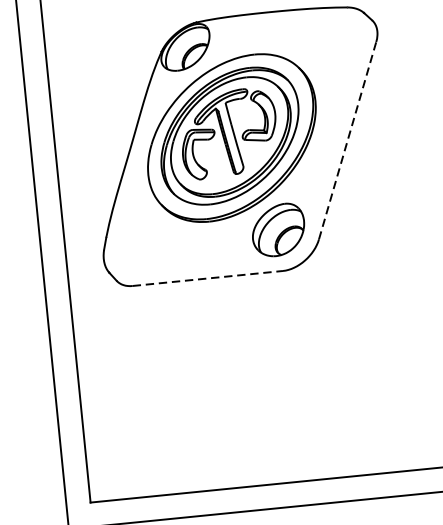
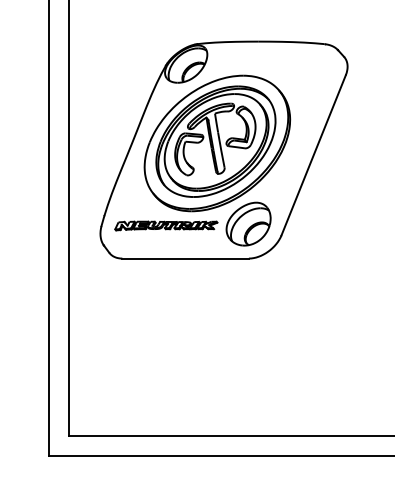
line: (347, 139) -> (313, 154), dashed -> solid
part: (181, 241) -> (166, 225), added
line: (208, 278) -> (186, 258), dashed -> solid

